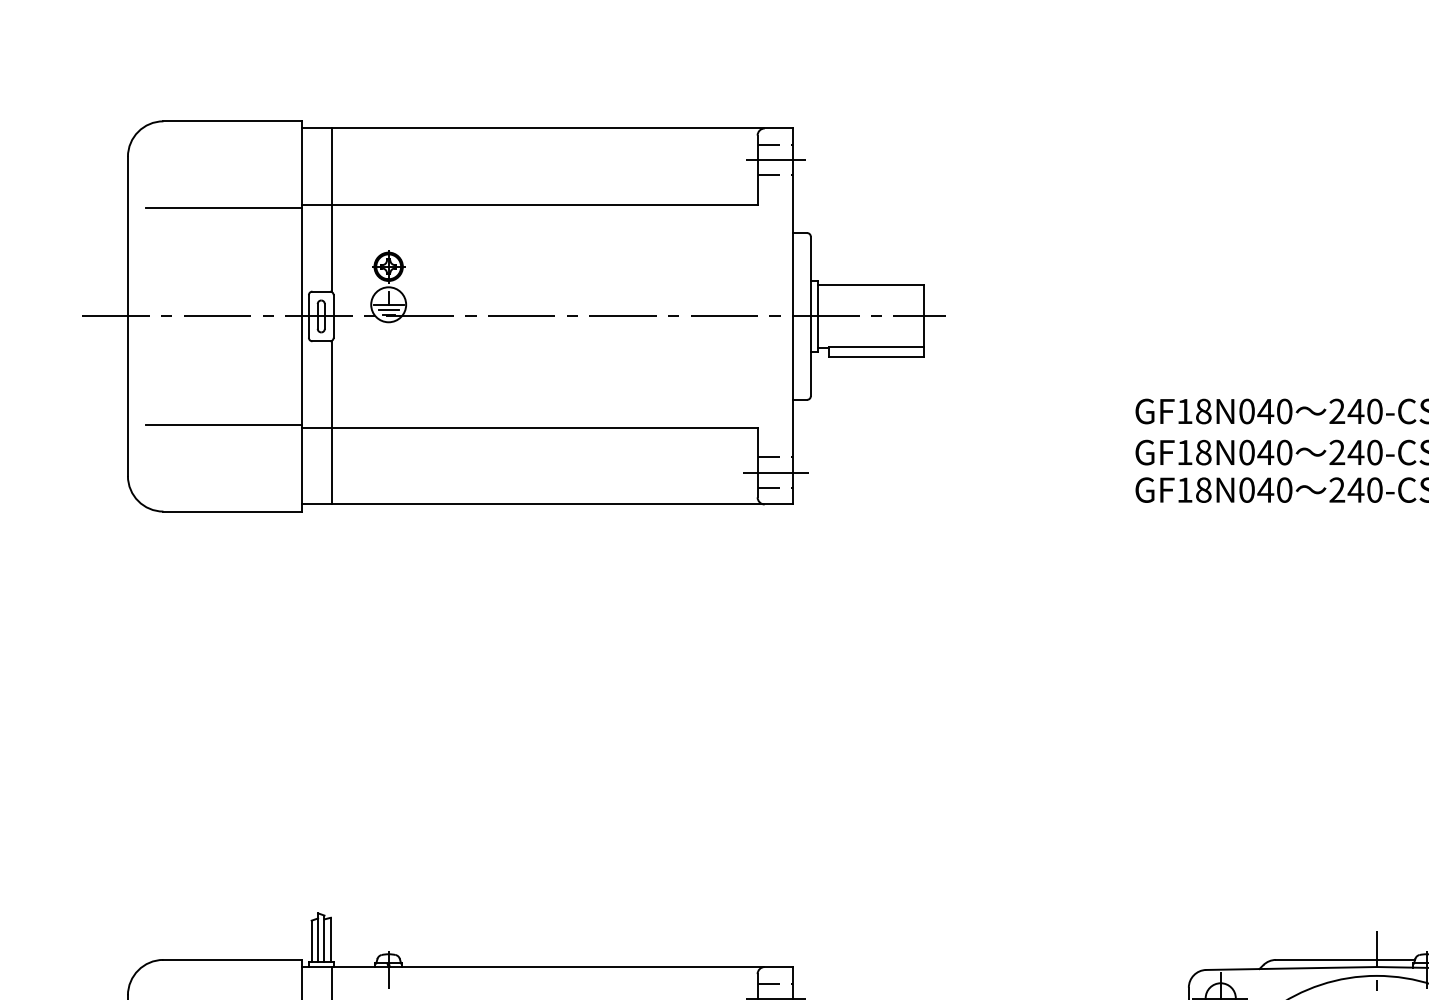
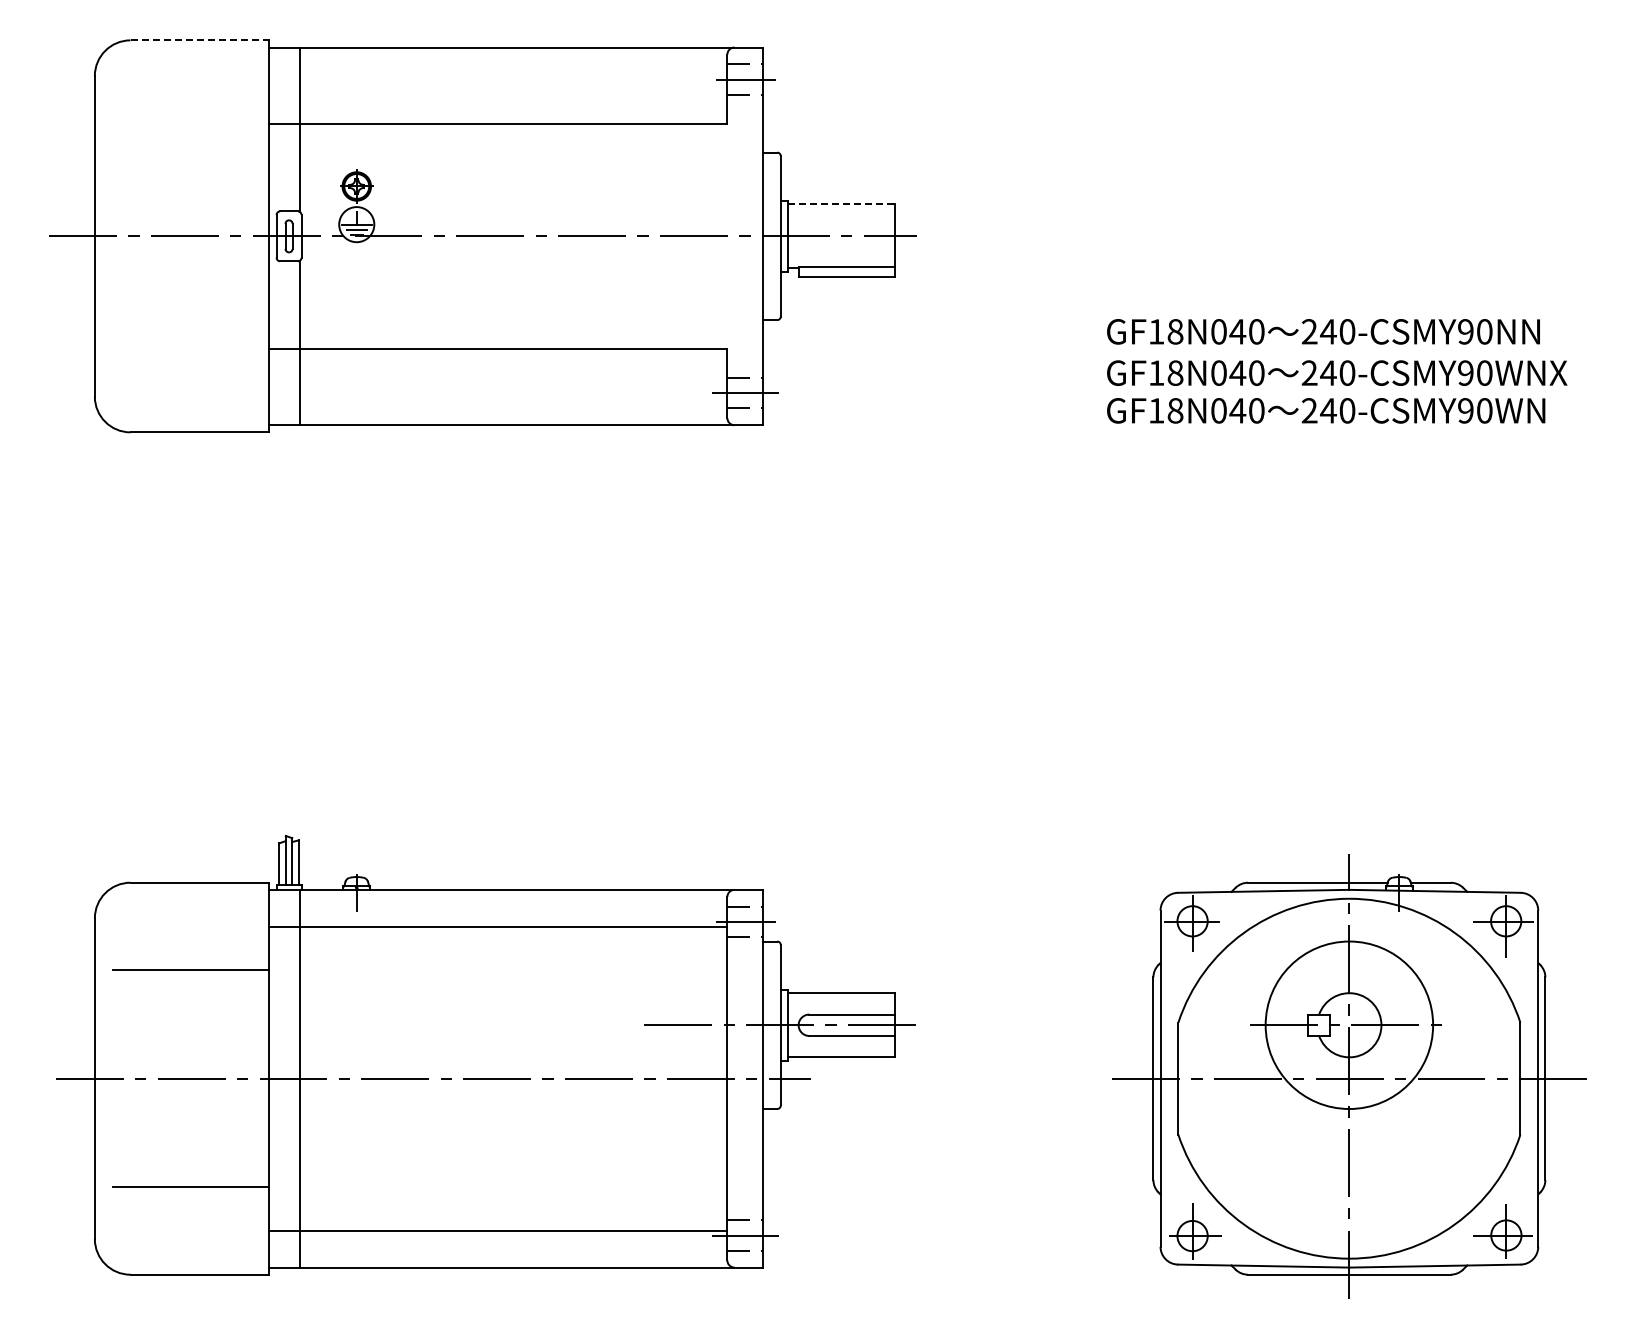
line: (233, 121) -> (200, 40), solid -> dashed
line: (223, 208) -> (190, 127), removed
line: (871, 284) -> (841, 204), solid -> dashed
line: (223, 425) -> (190, 345), removed

